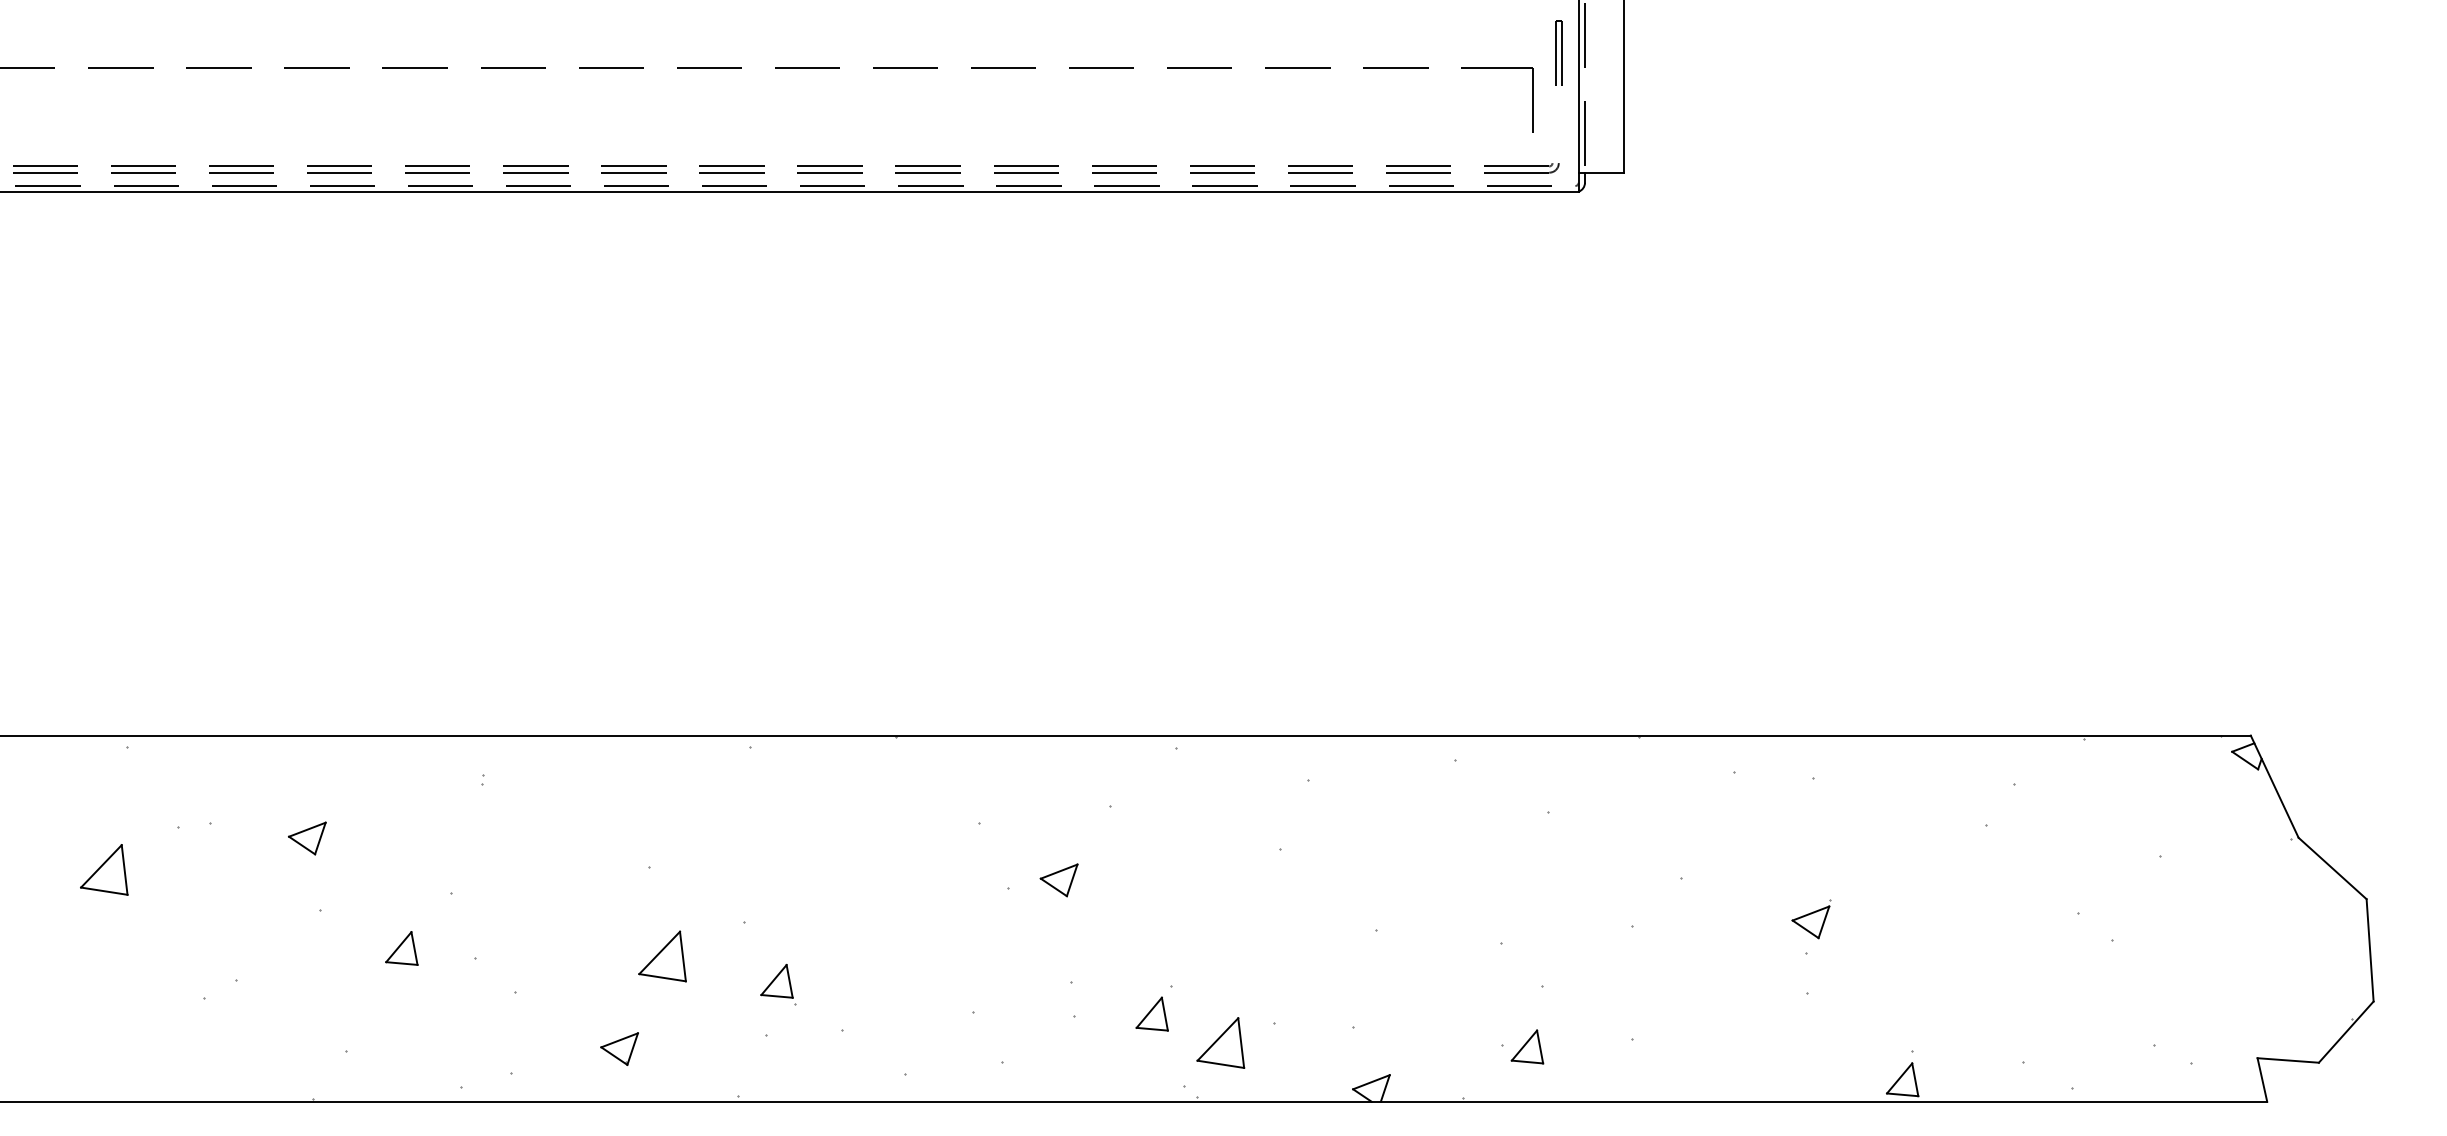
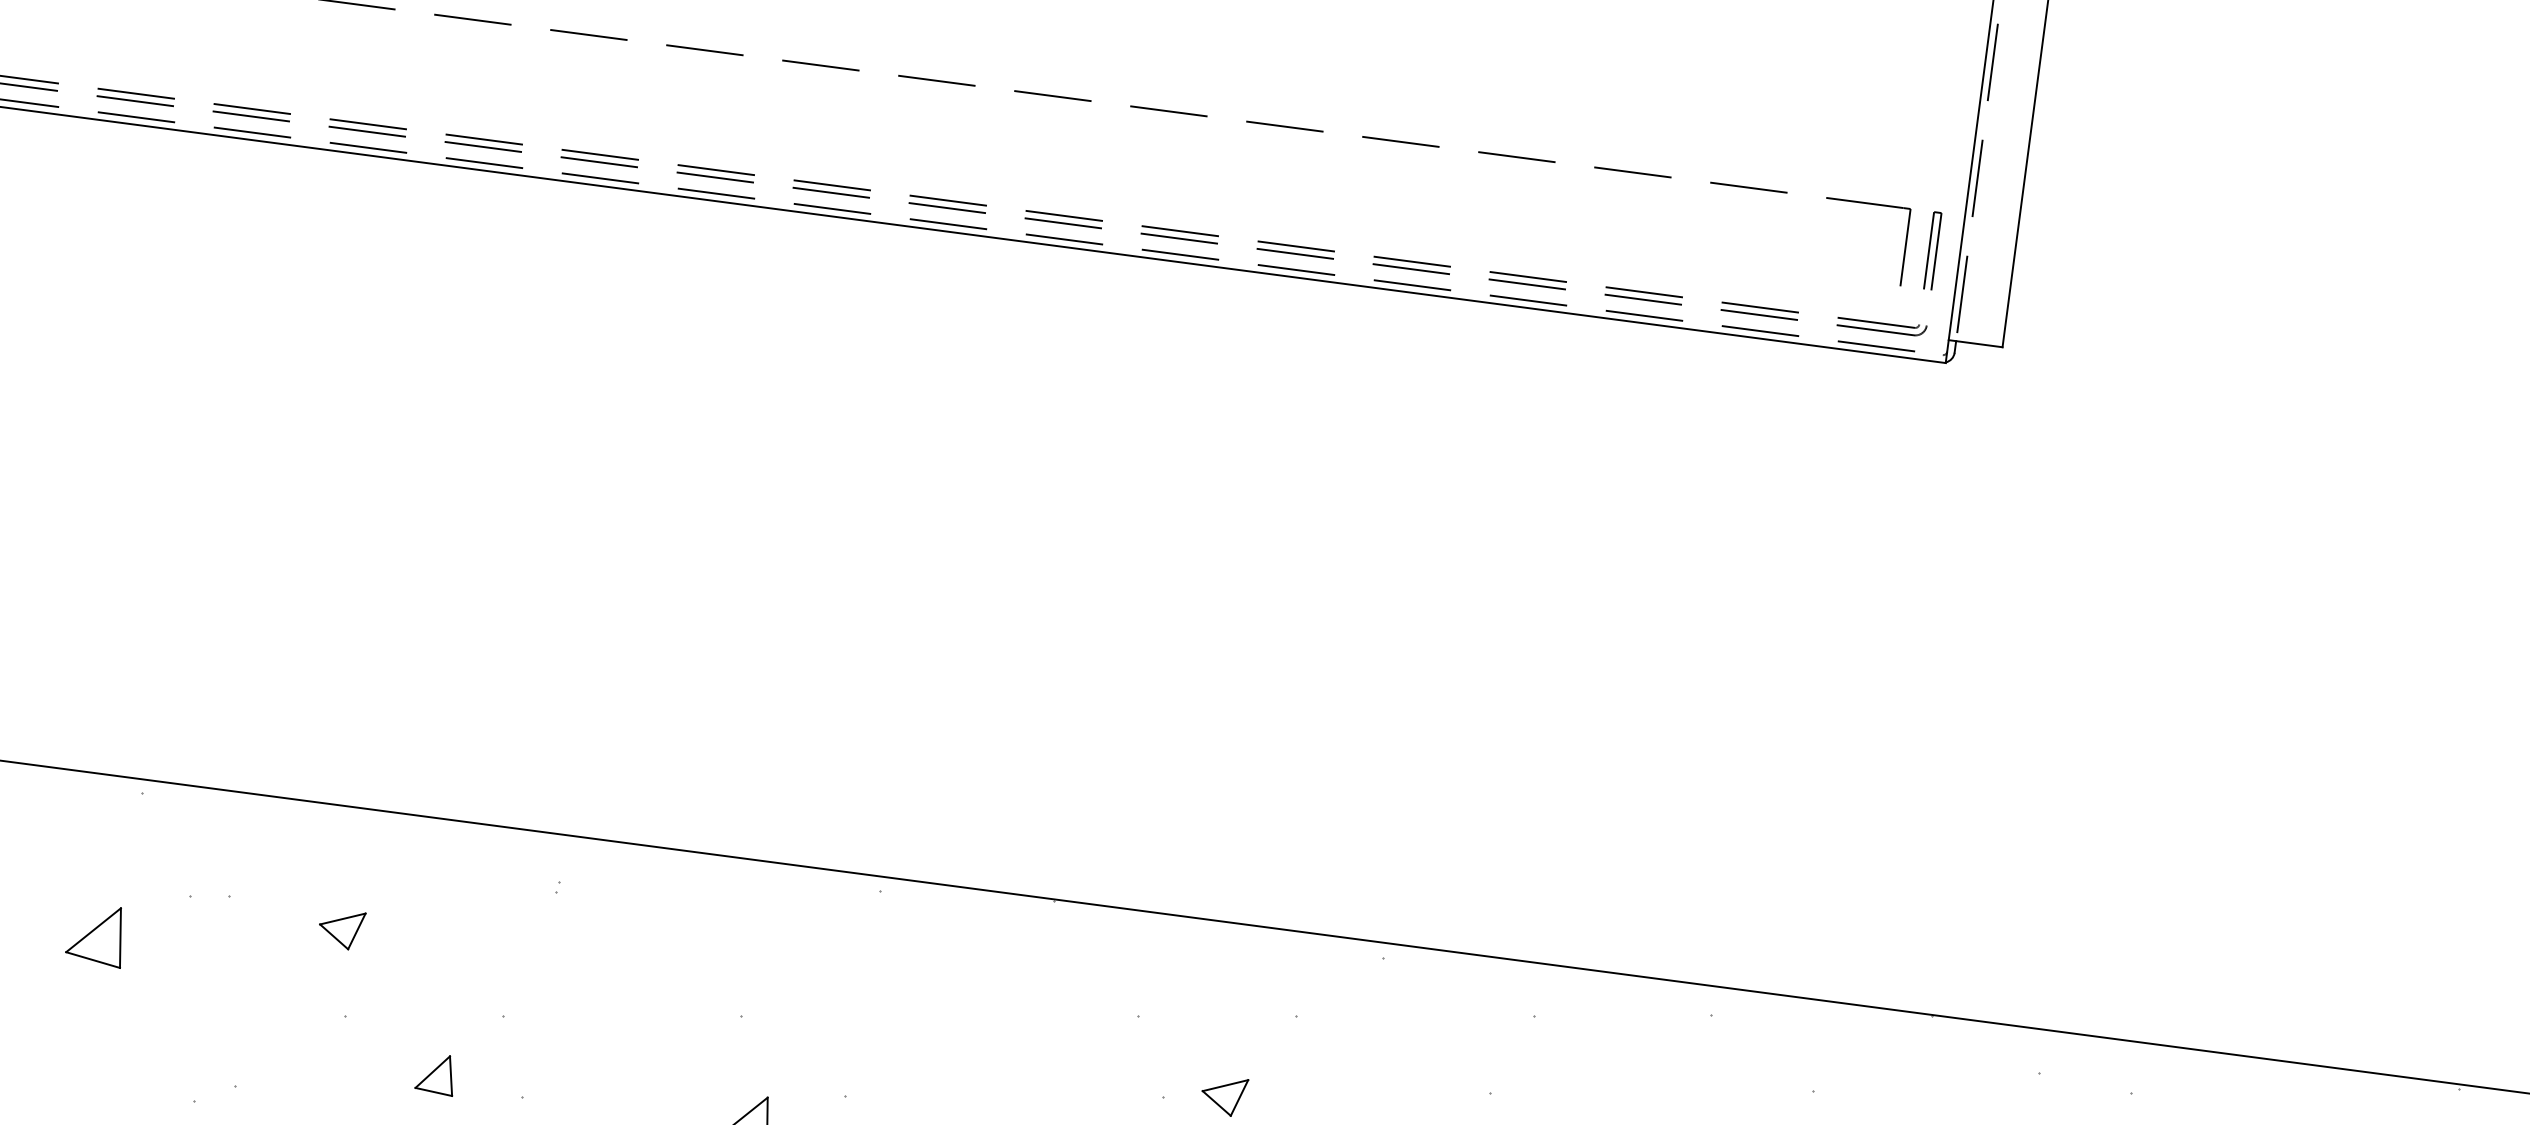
part: (1558, 52) -> (1932, 249), moved

